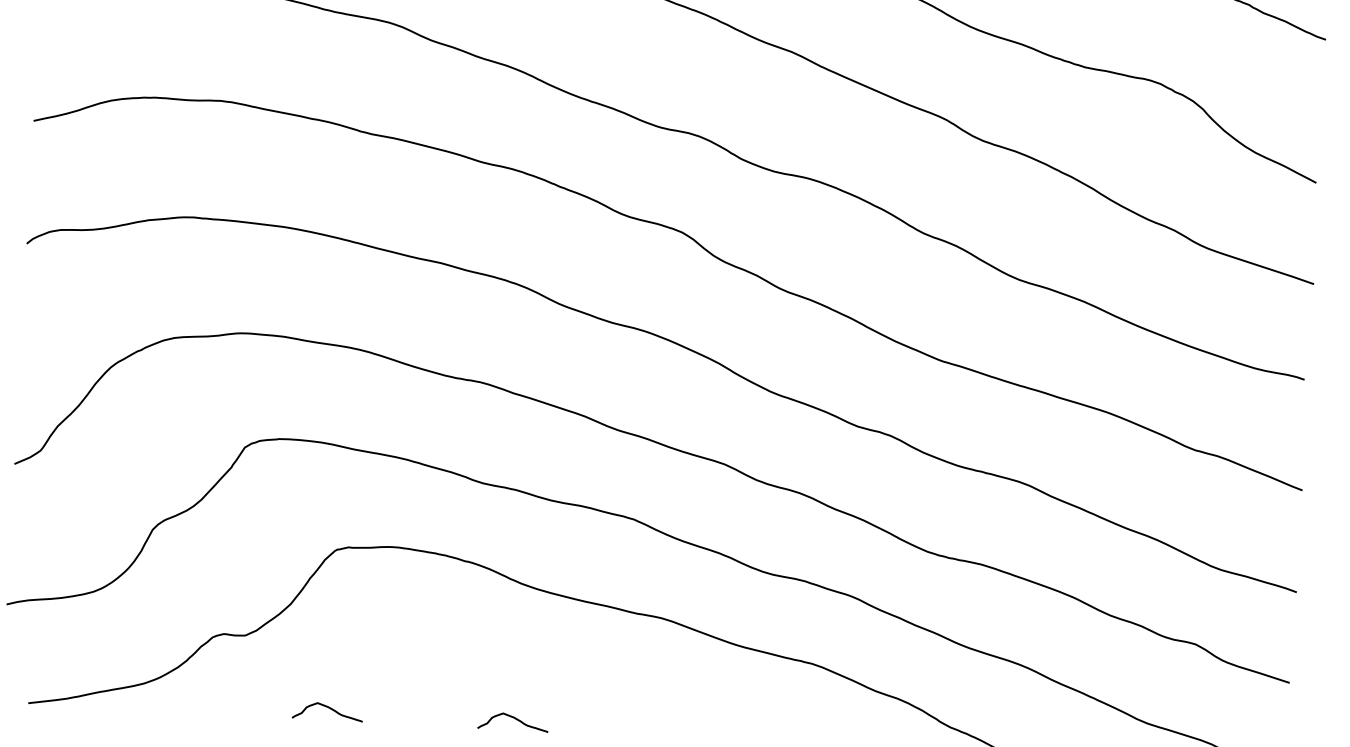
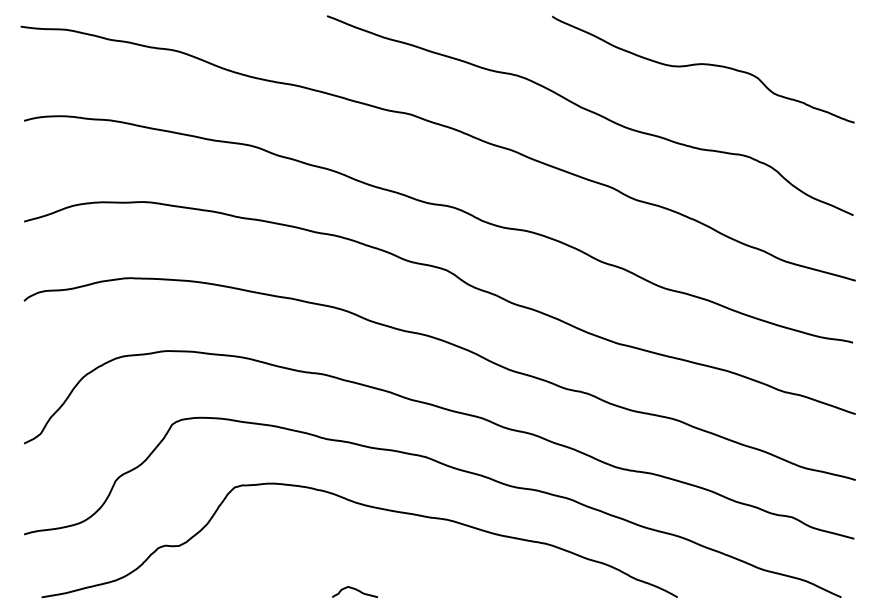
curve: (328, 709) -> (235, 590), removed

